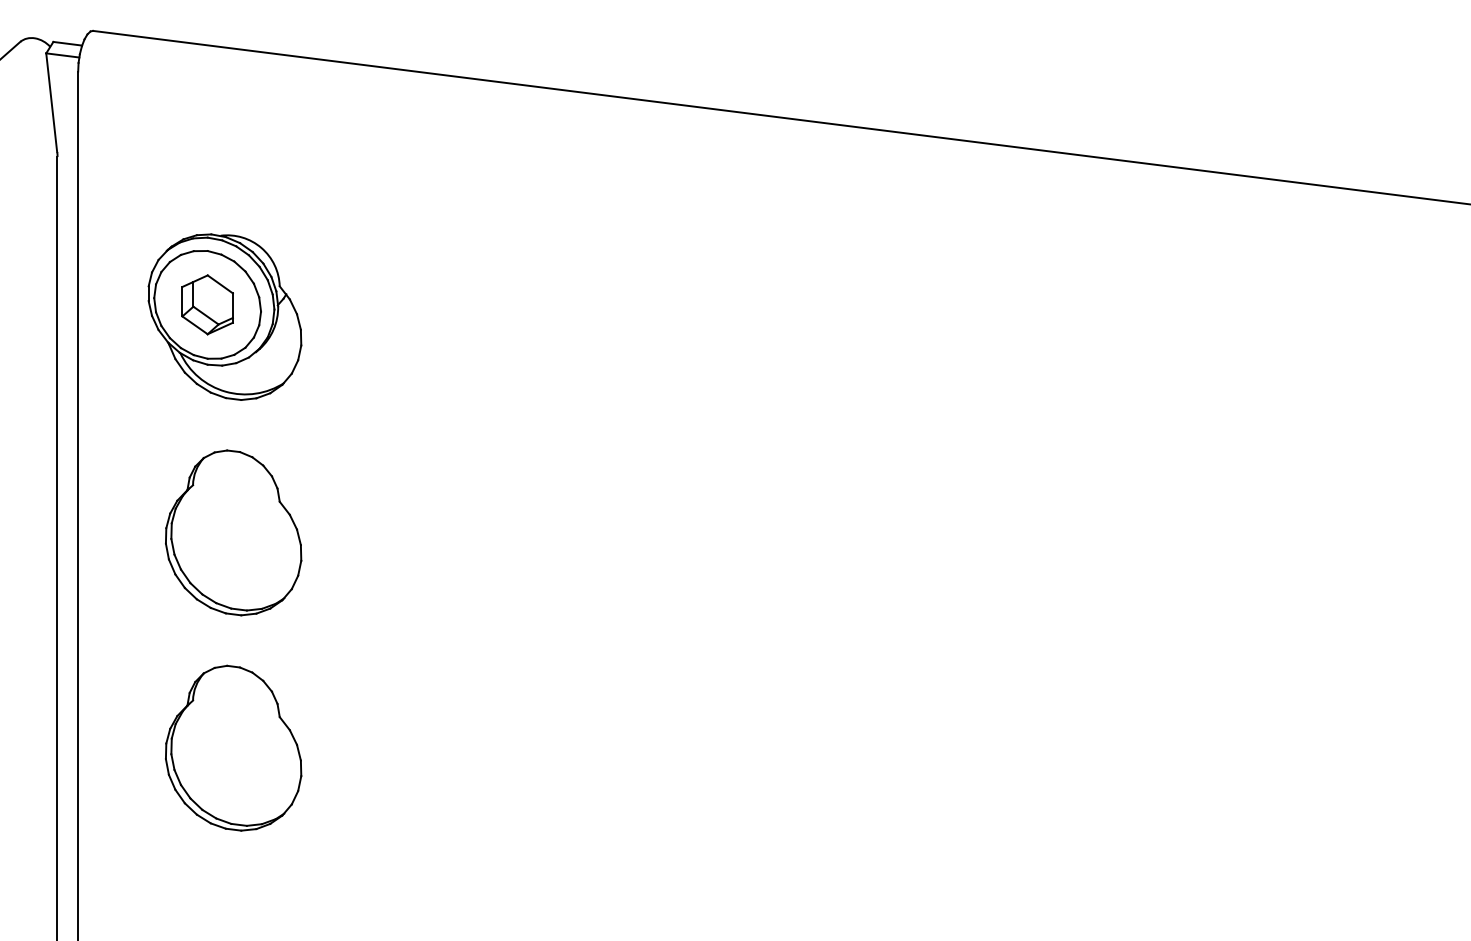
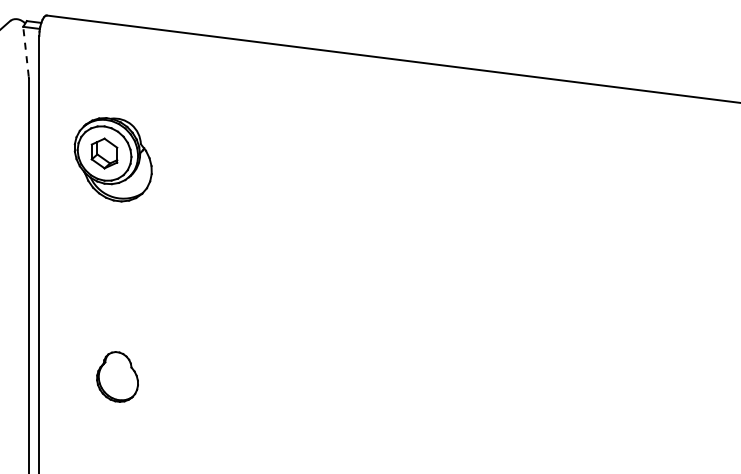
line: (50, 102) -> (25, 51), solid -> dashed
part: (233, 533) -> (117, 268), removed
part: (233, 747) -> (117, 376), size x0.6

